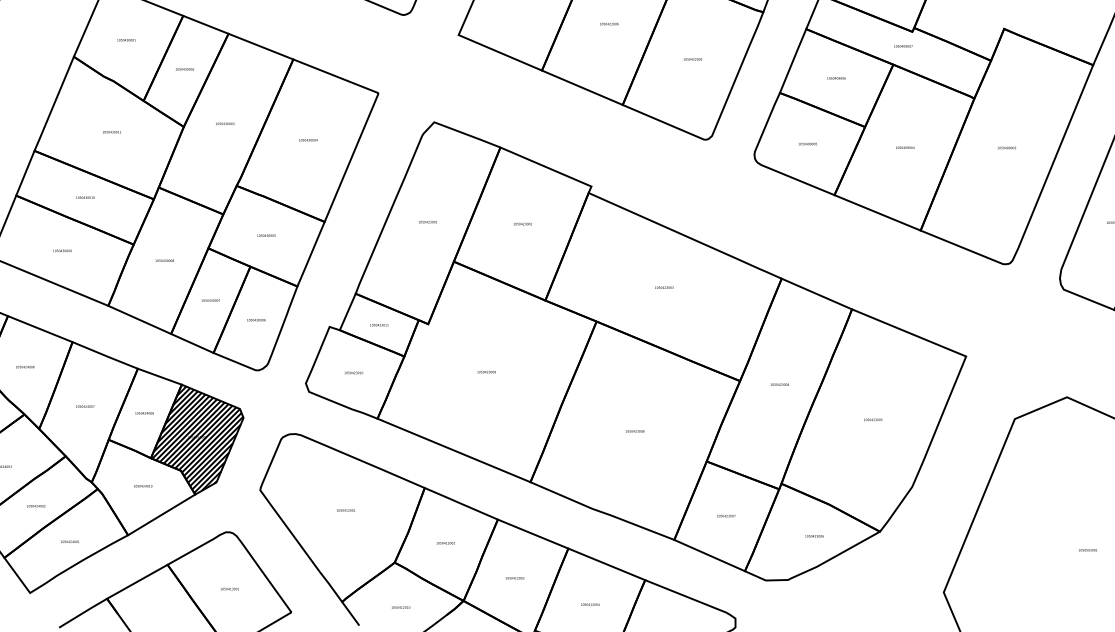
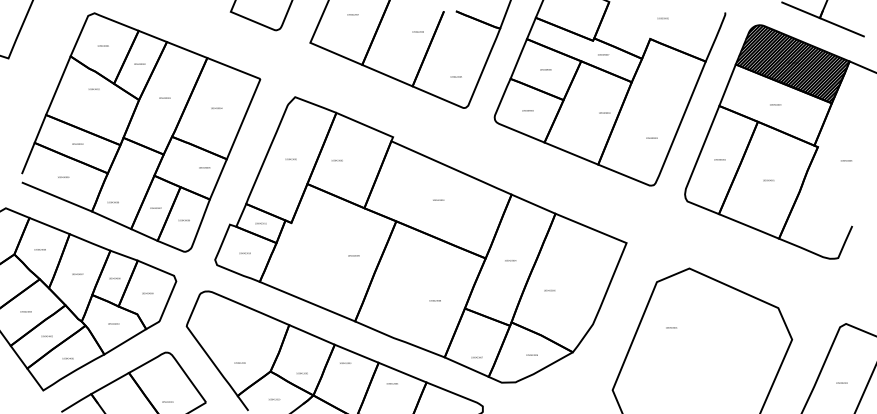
text: (608, 23) -> (417, 31), moved
text: (903, 45) -> (603, 54), moved
text: (691, 58) -> (455, 76), moved
text: (110, 130) -> (93, 88), moved
text: (905, 146) -> (604, 112), moved
text: (1006, 146) -> (651, 137), moved
text: (521, 223) -> (336, 160), moved
text: (266, 235) -> (204, 167), moved
text: (163, 260) -> (112, 202), moved
text: (486, 371) -> (353, 255), moved
text: (872, 419) -> (549, 290), moved
text: (633, 430) -> (434, 300), moved
hatch: (197, 438) -> (147, 294), removed
text: (344, 509) -> (239, 362), moved
text: (725, 515) -> (476, 357), moved
text: (444, 543) -> (301, 373), moved
text: (1087, 549) -> (671, 327), moved
text: (515, 576) -> (345, 362), moved
text: (229, 588) -> (167, 401), moved
text: (588, 604) -> (391, 383), moved

